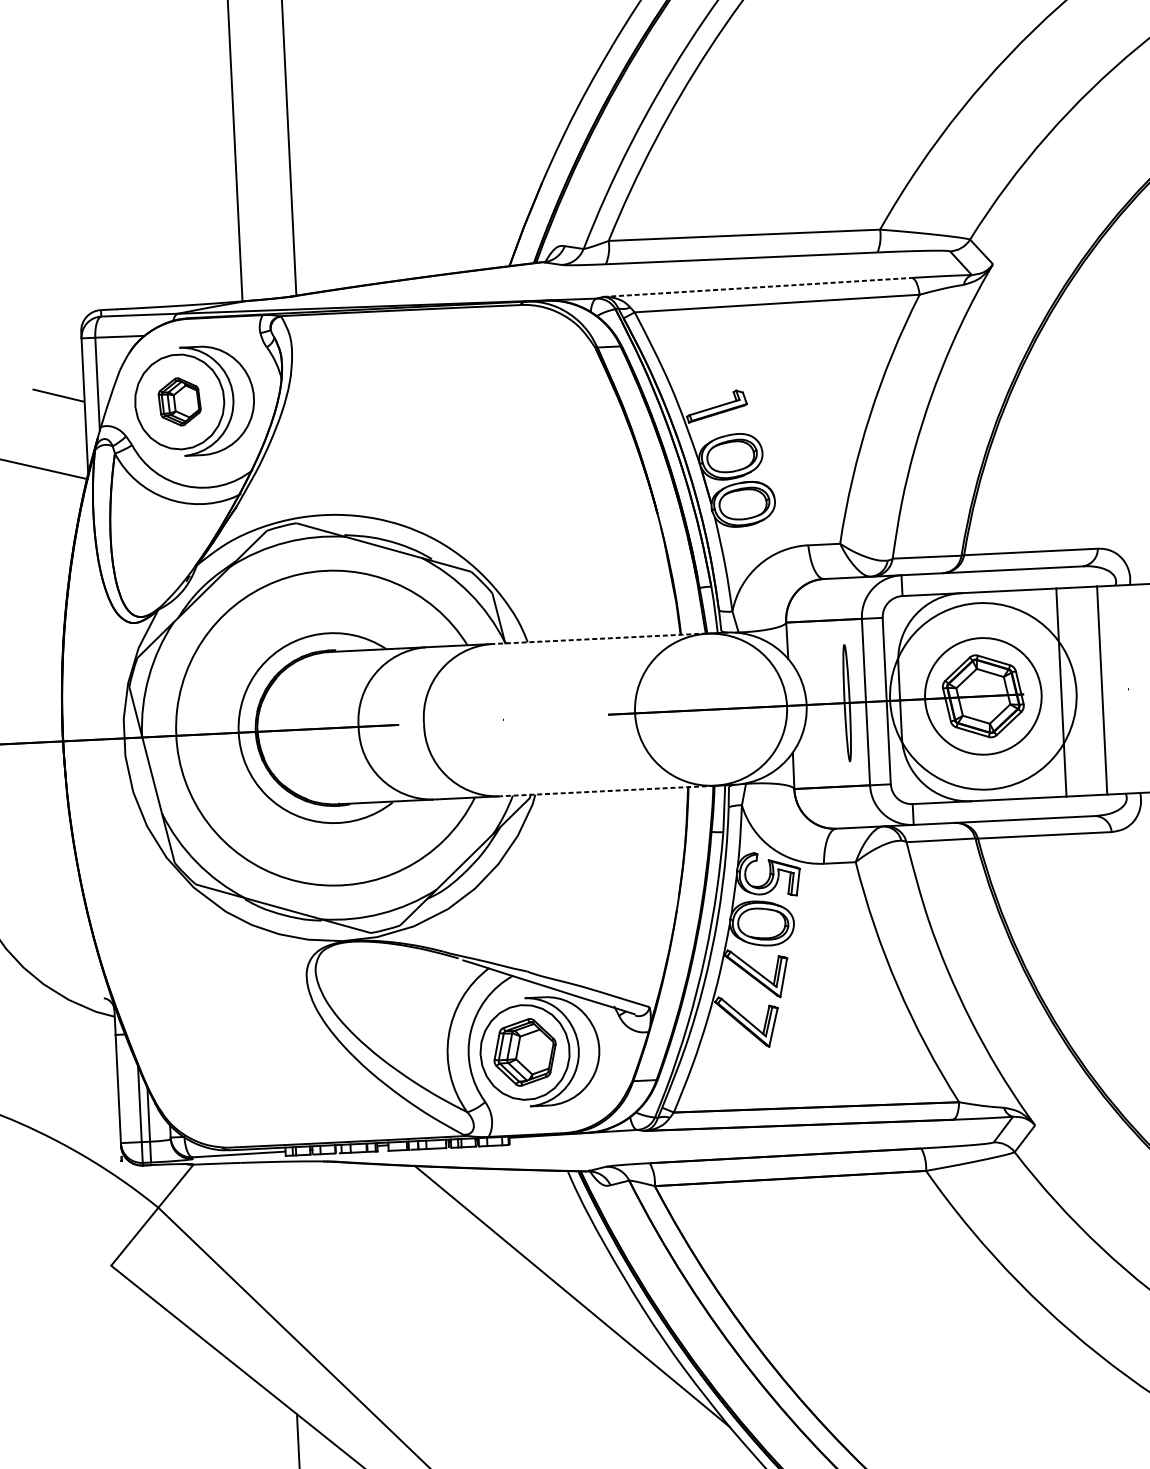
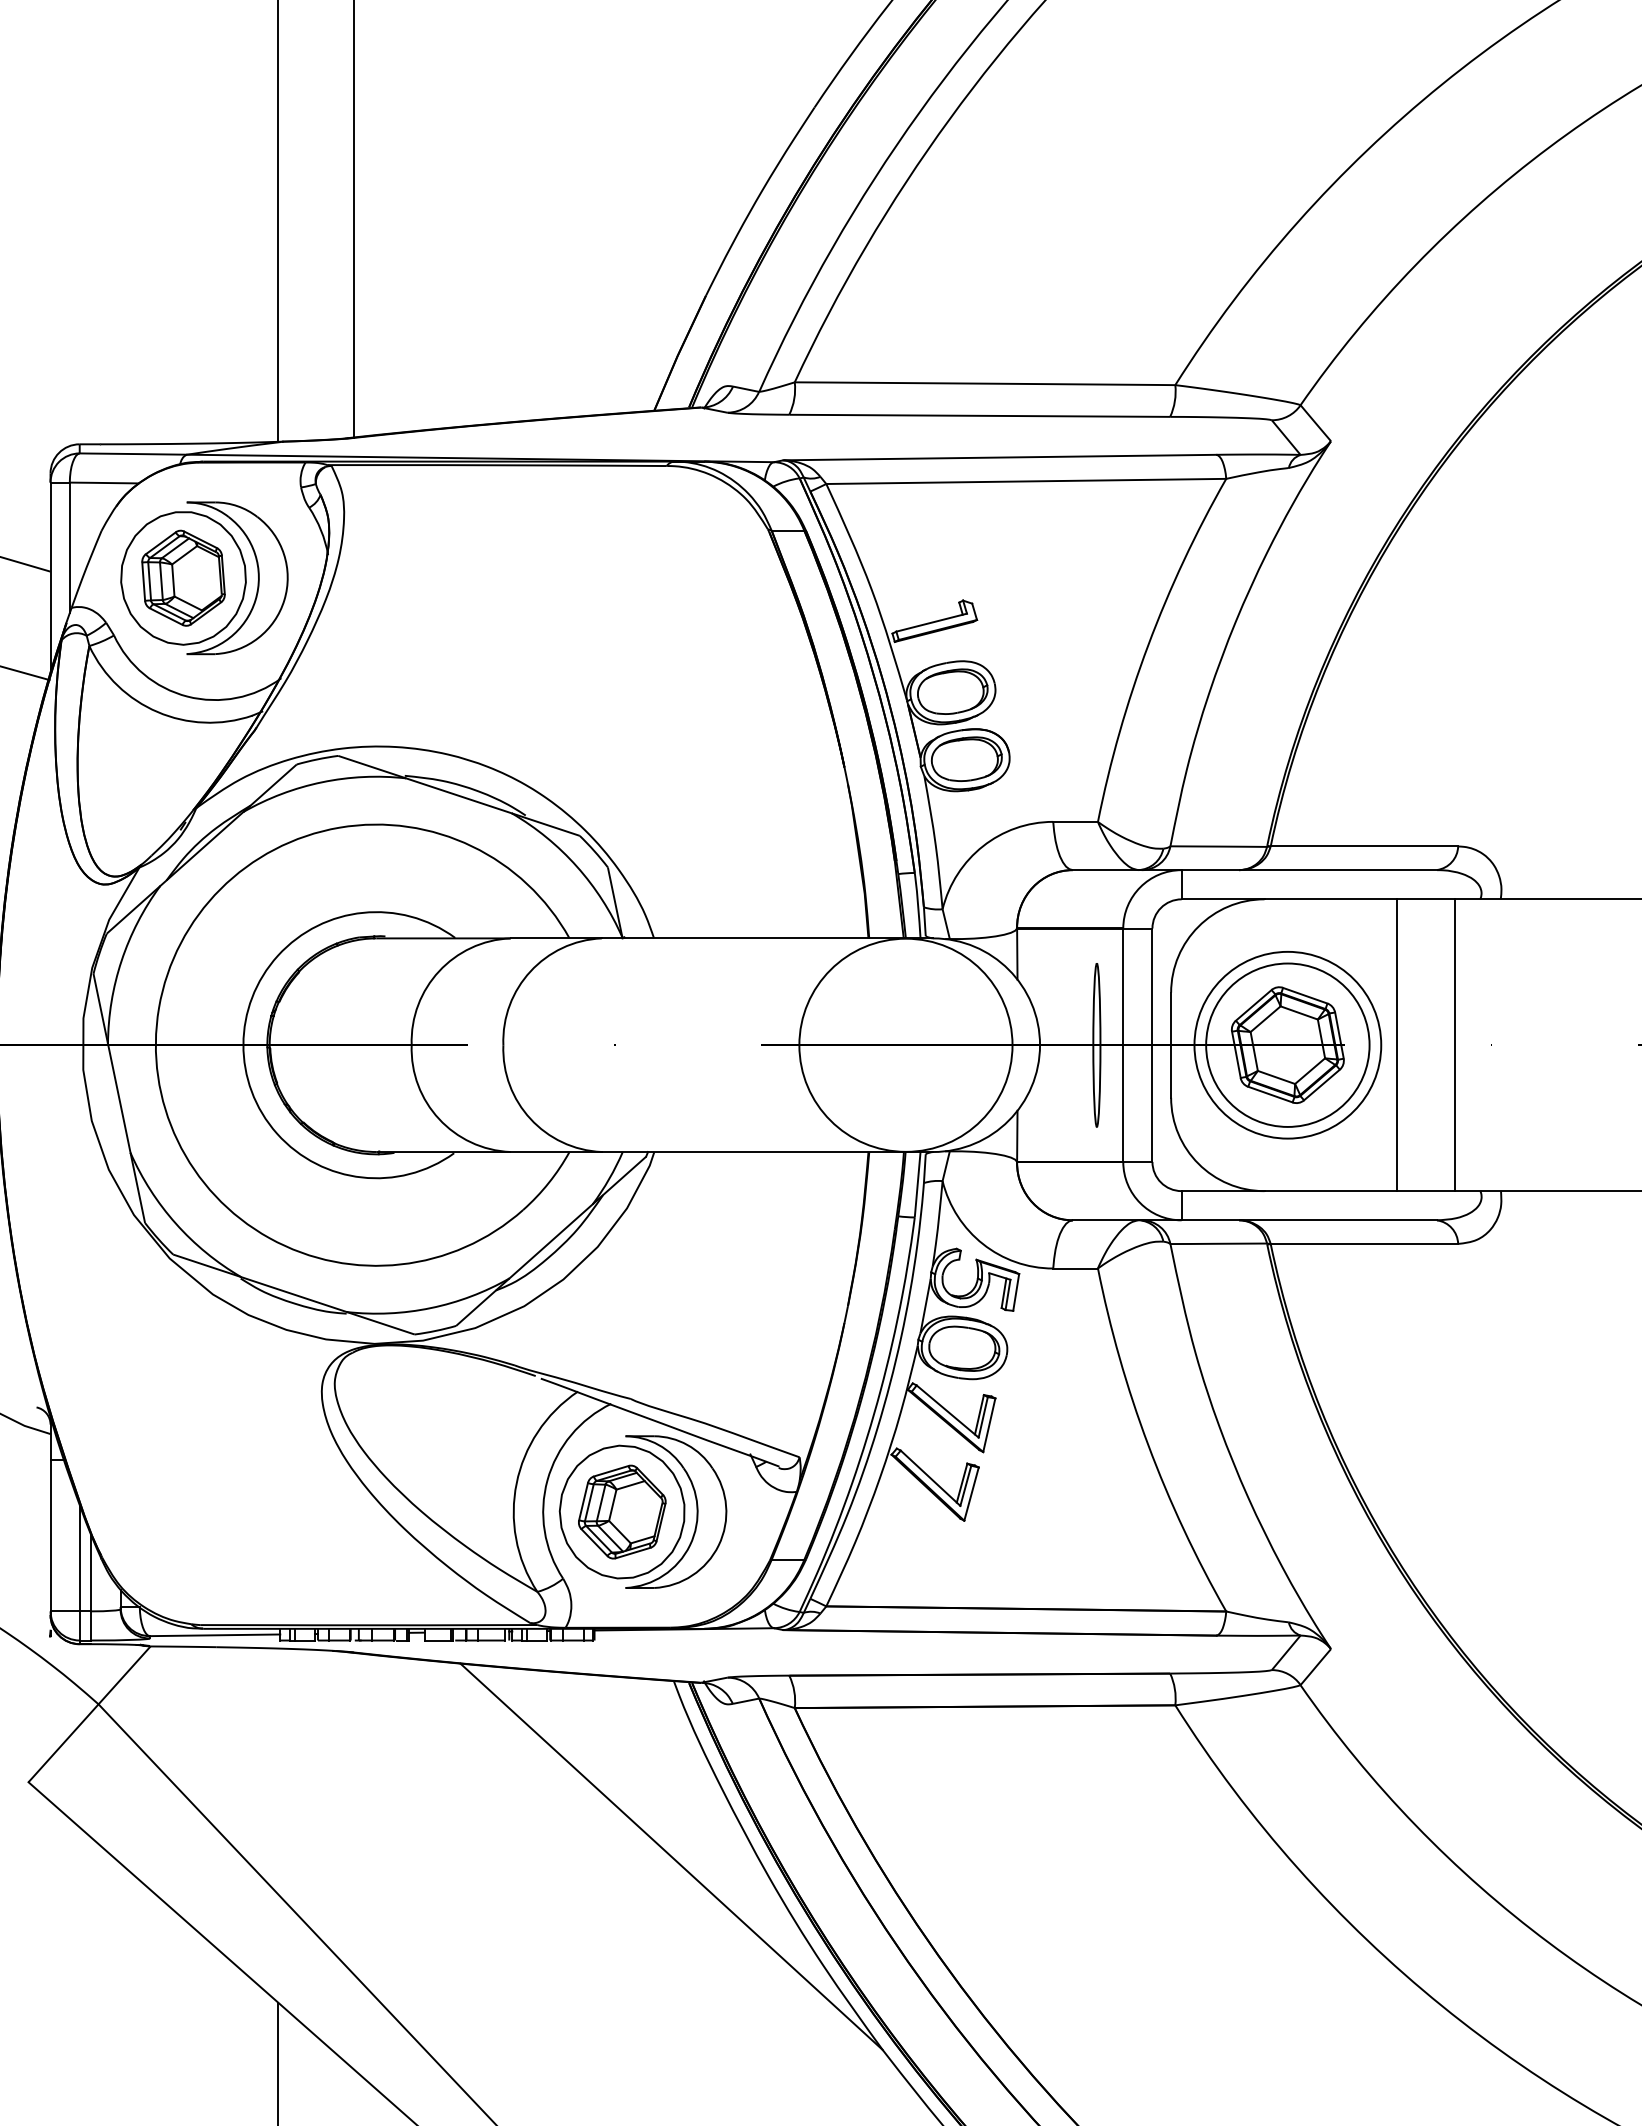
line: (757, 287) -> (1000, 457), dashed -> solid
part: (179, 401) -> (183, 577), size x1.43
line: (598, 638) -> (753, 938), dashed -> solid
circle: (983, 695) -> (1287, 1044), size x0.71
line: (606, 791) -> (753, 1152), dashed -> solid

